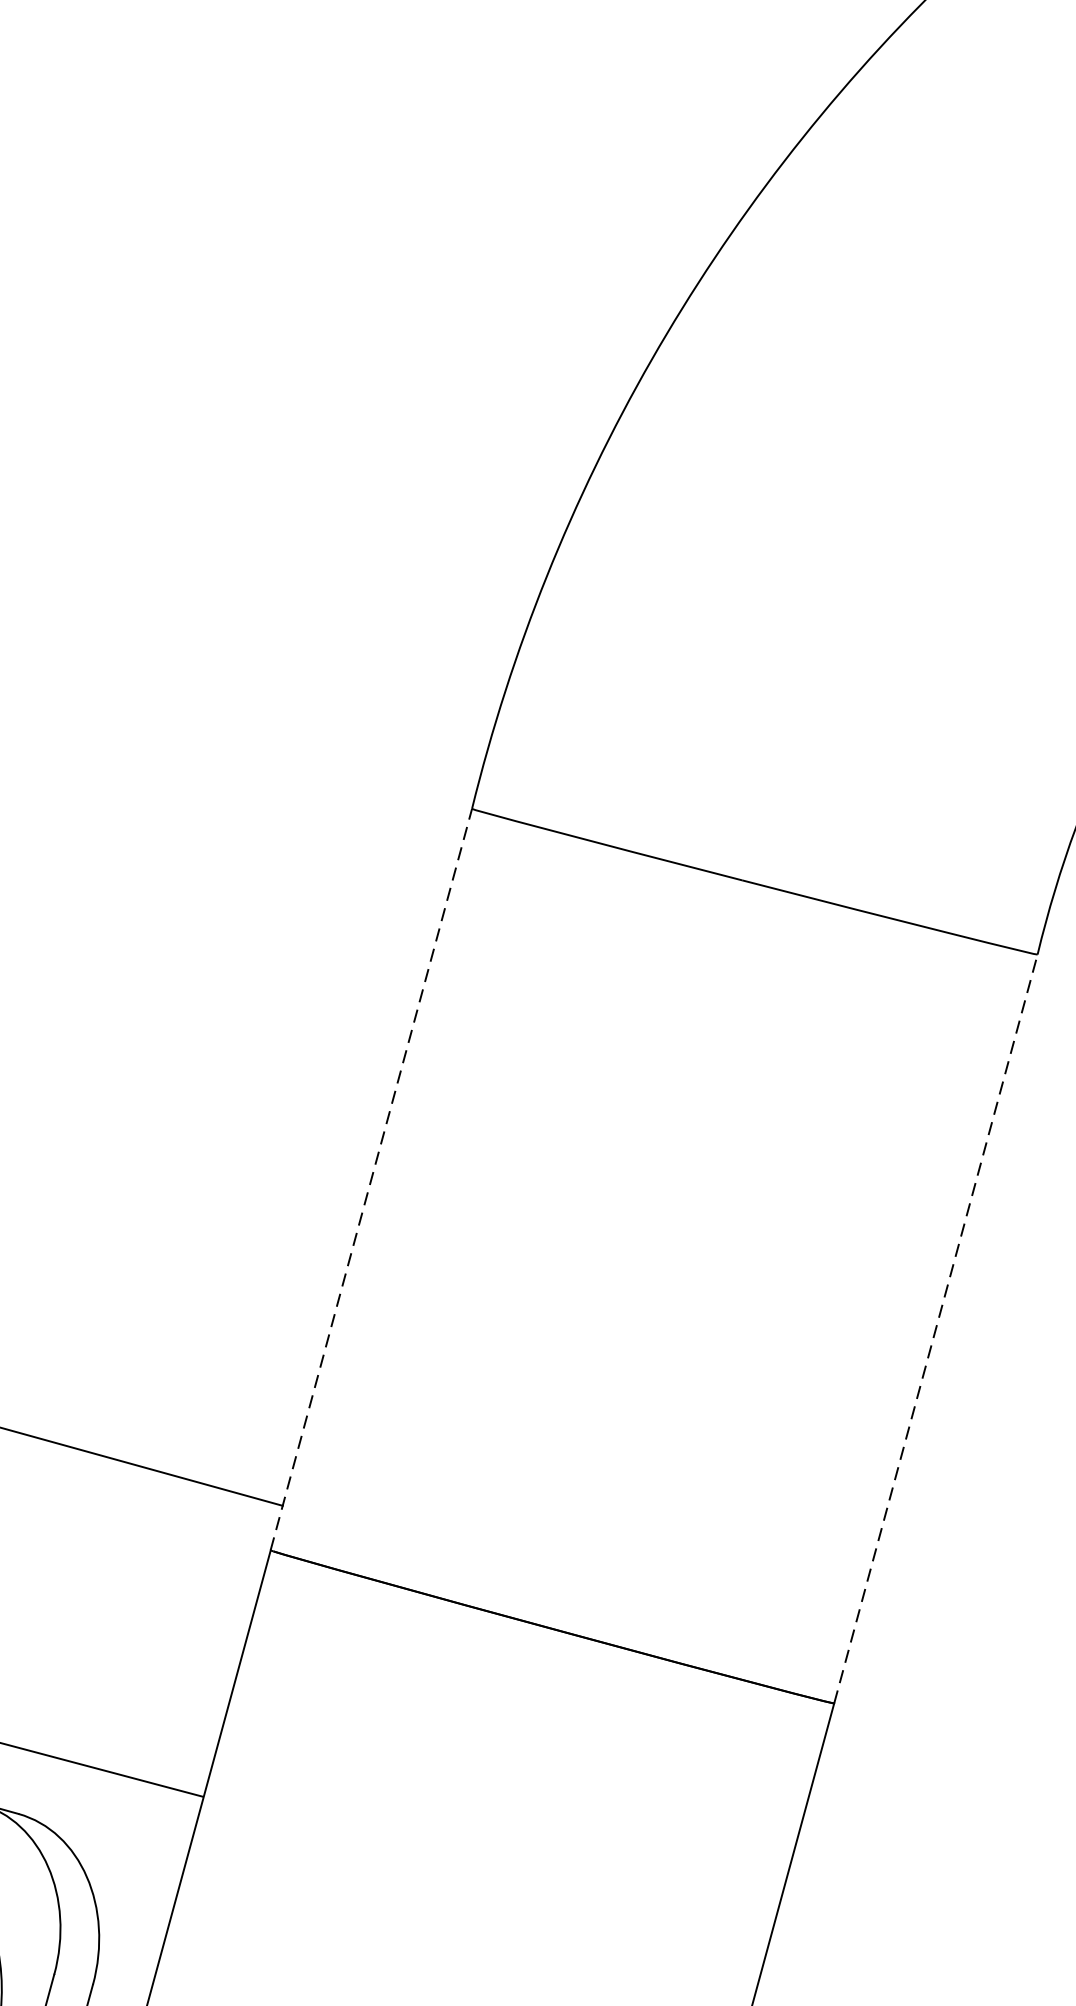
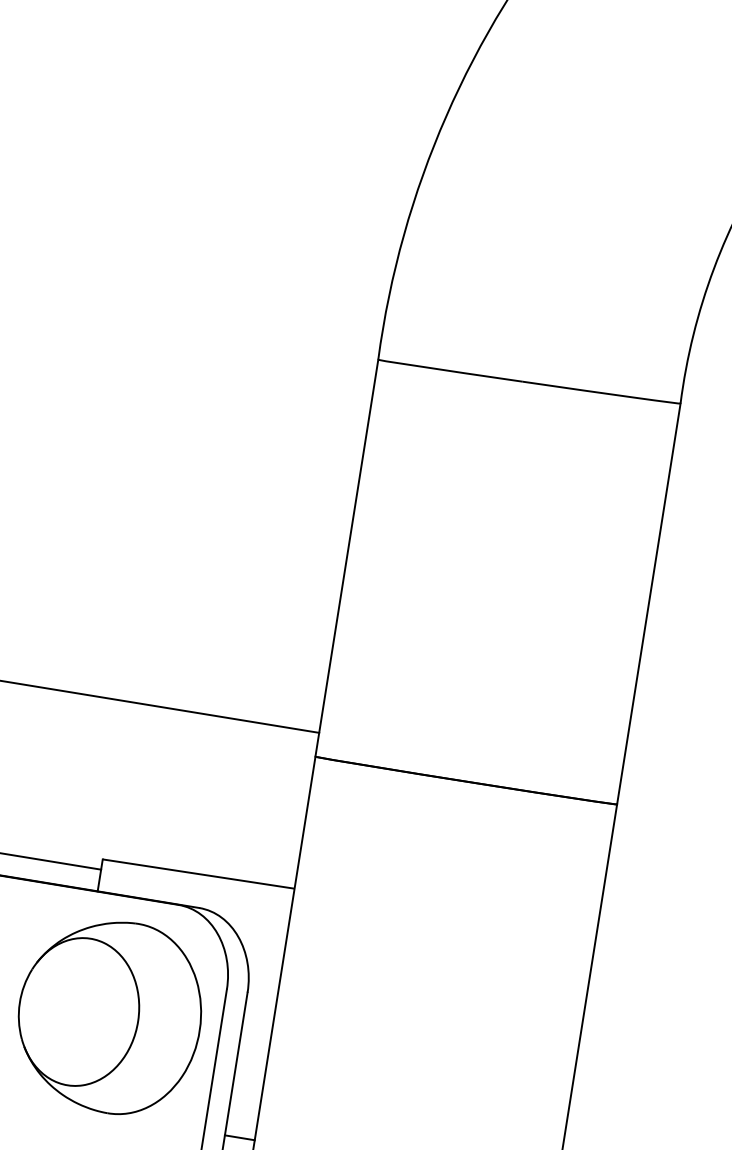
line: (370, 1179) -> (346, 558), dashed -> solid
line: (935, 1329) -> (648, 604), dashed -> solid

